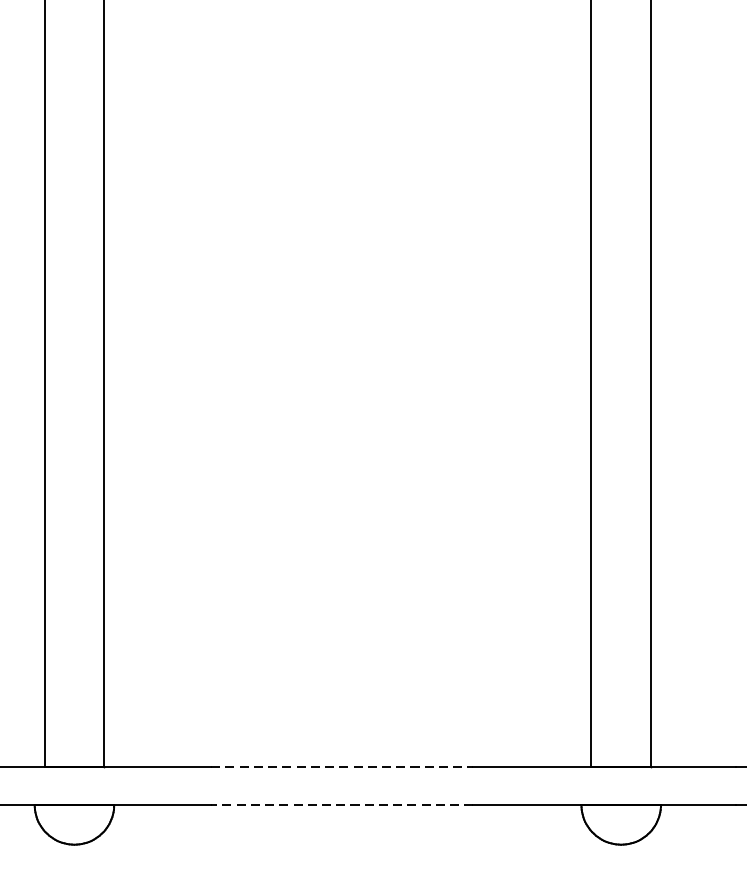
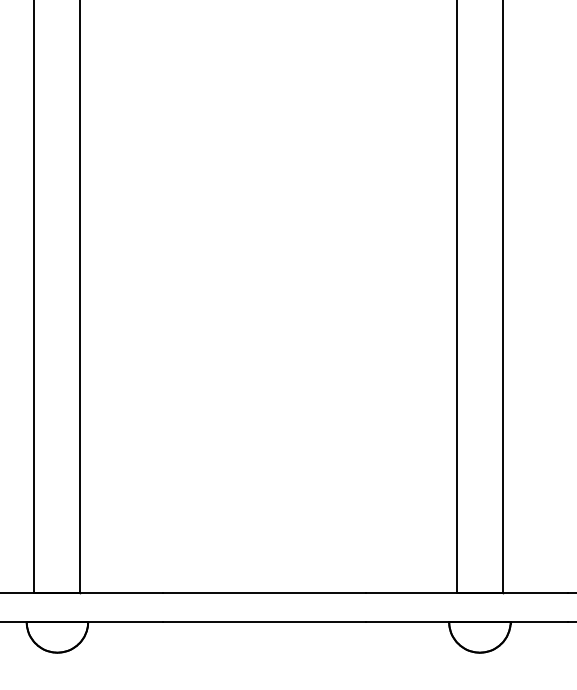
line: (342, 766) -> (264, 592), dashed -> solid
line: (341, 805) -> (263, 622), dashed -> solid

